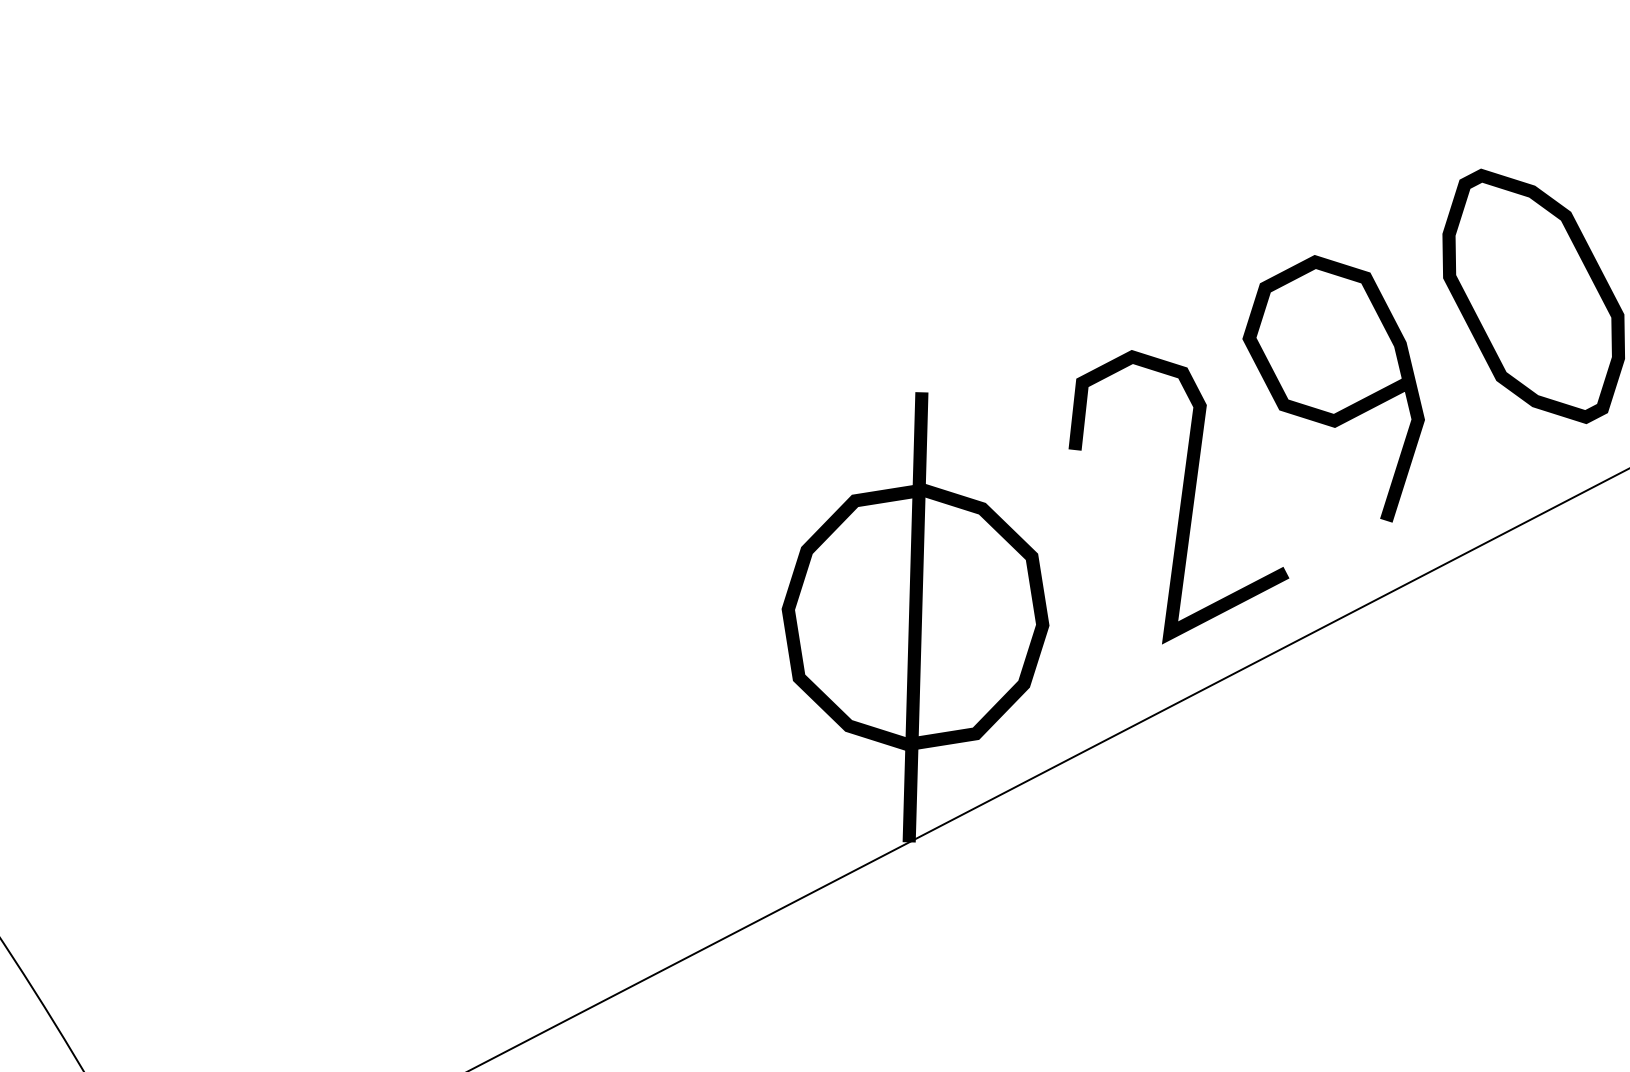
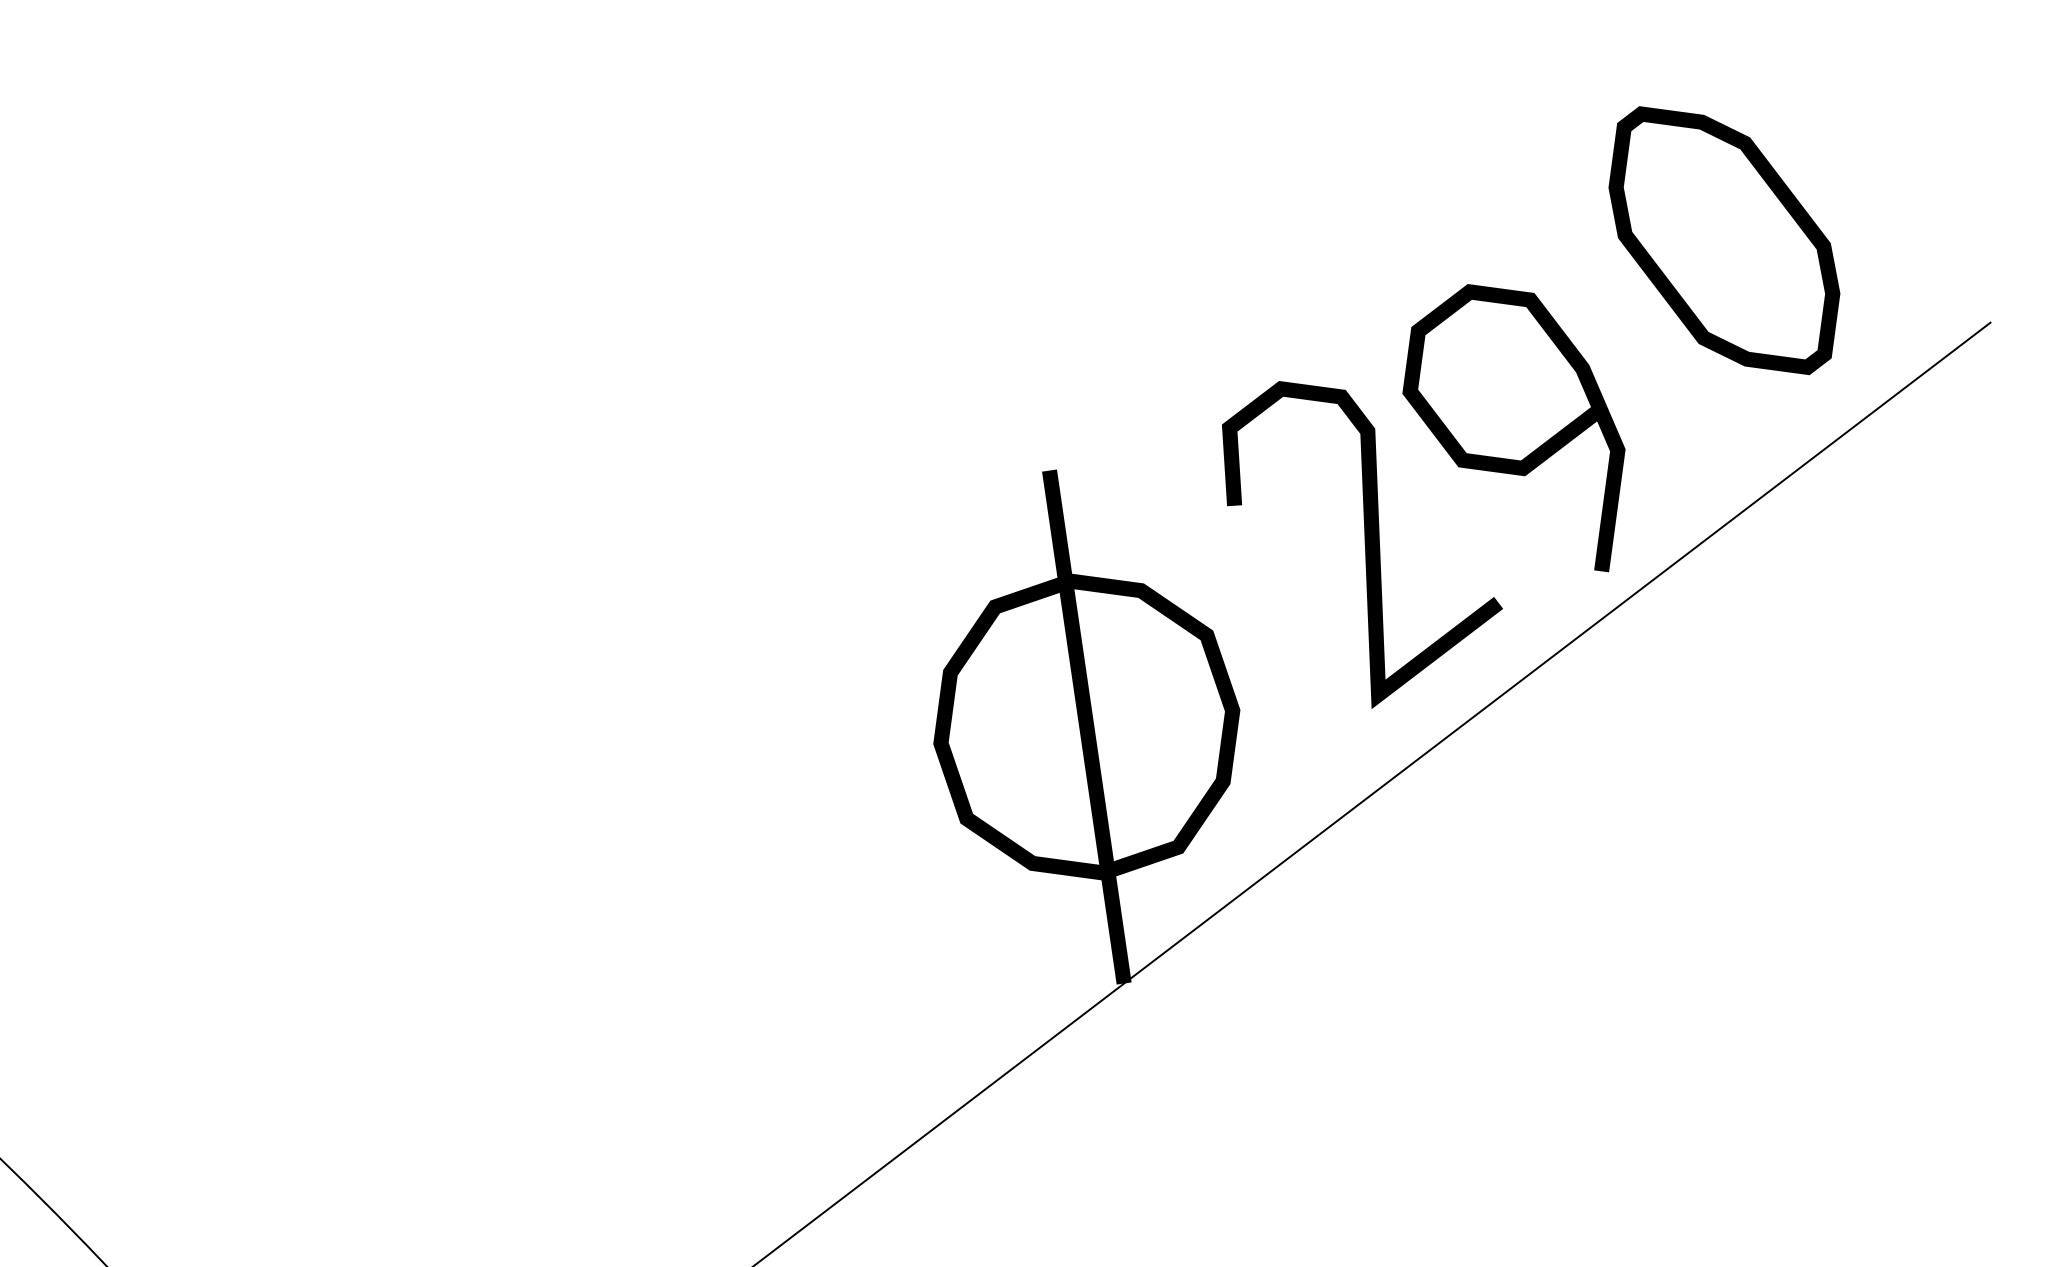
curve: (1345, 407) -> (1532, 451), moved

